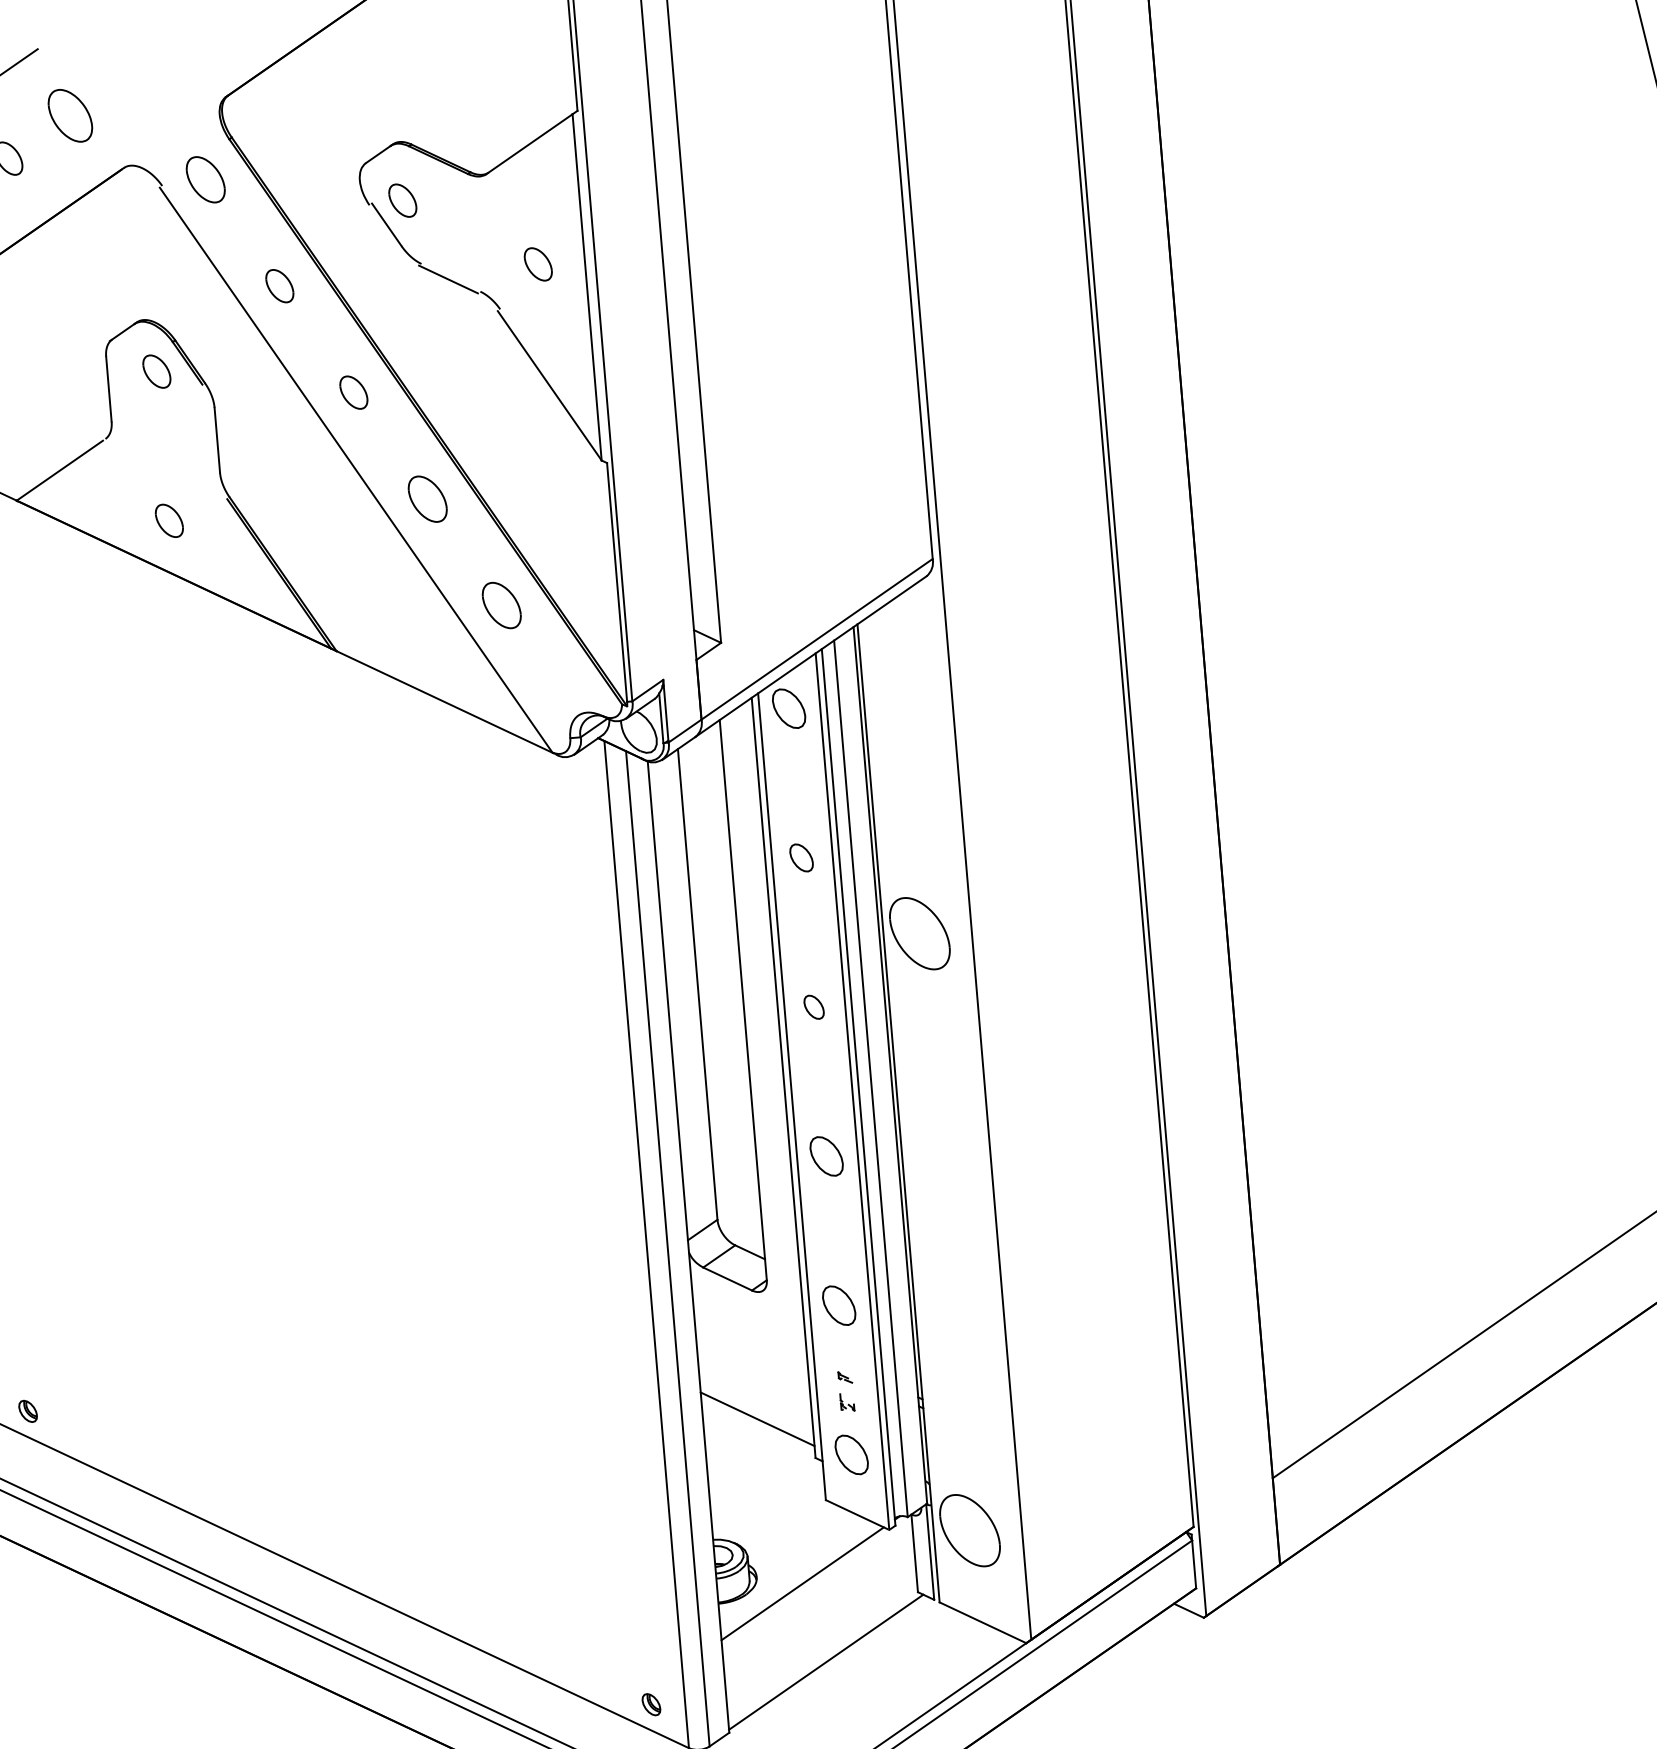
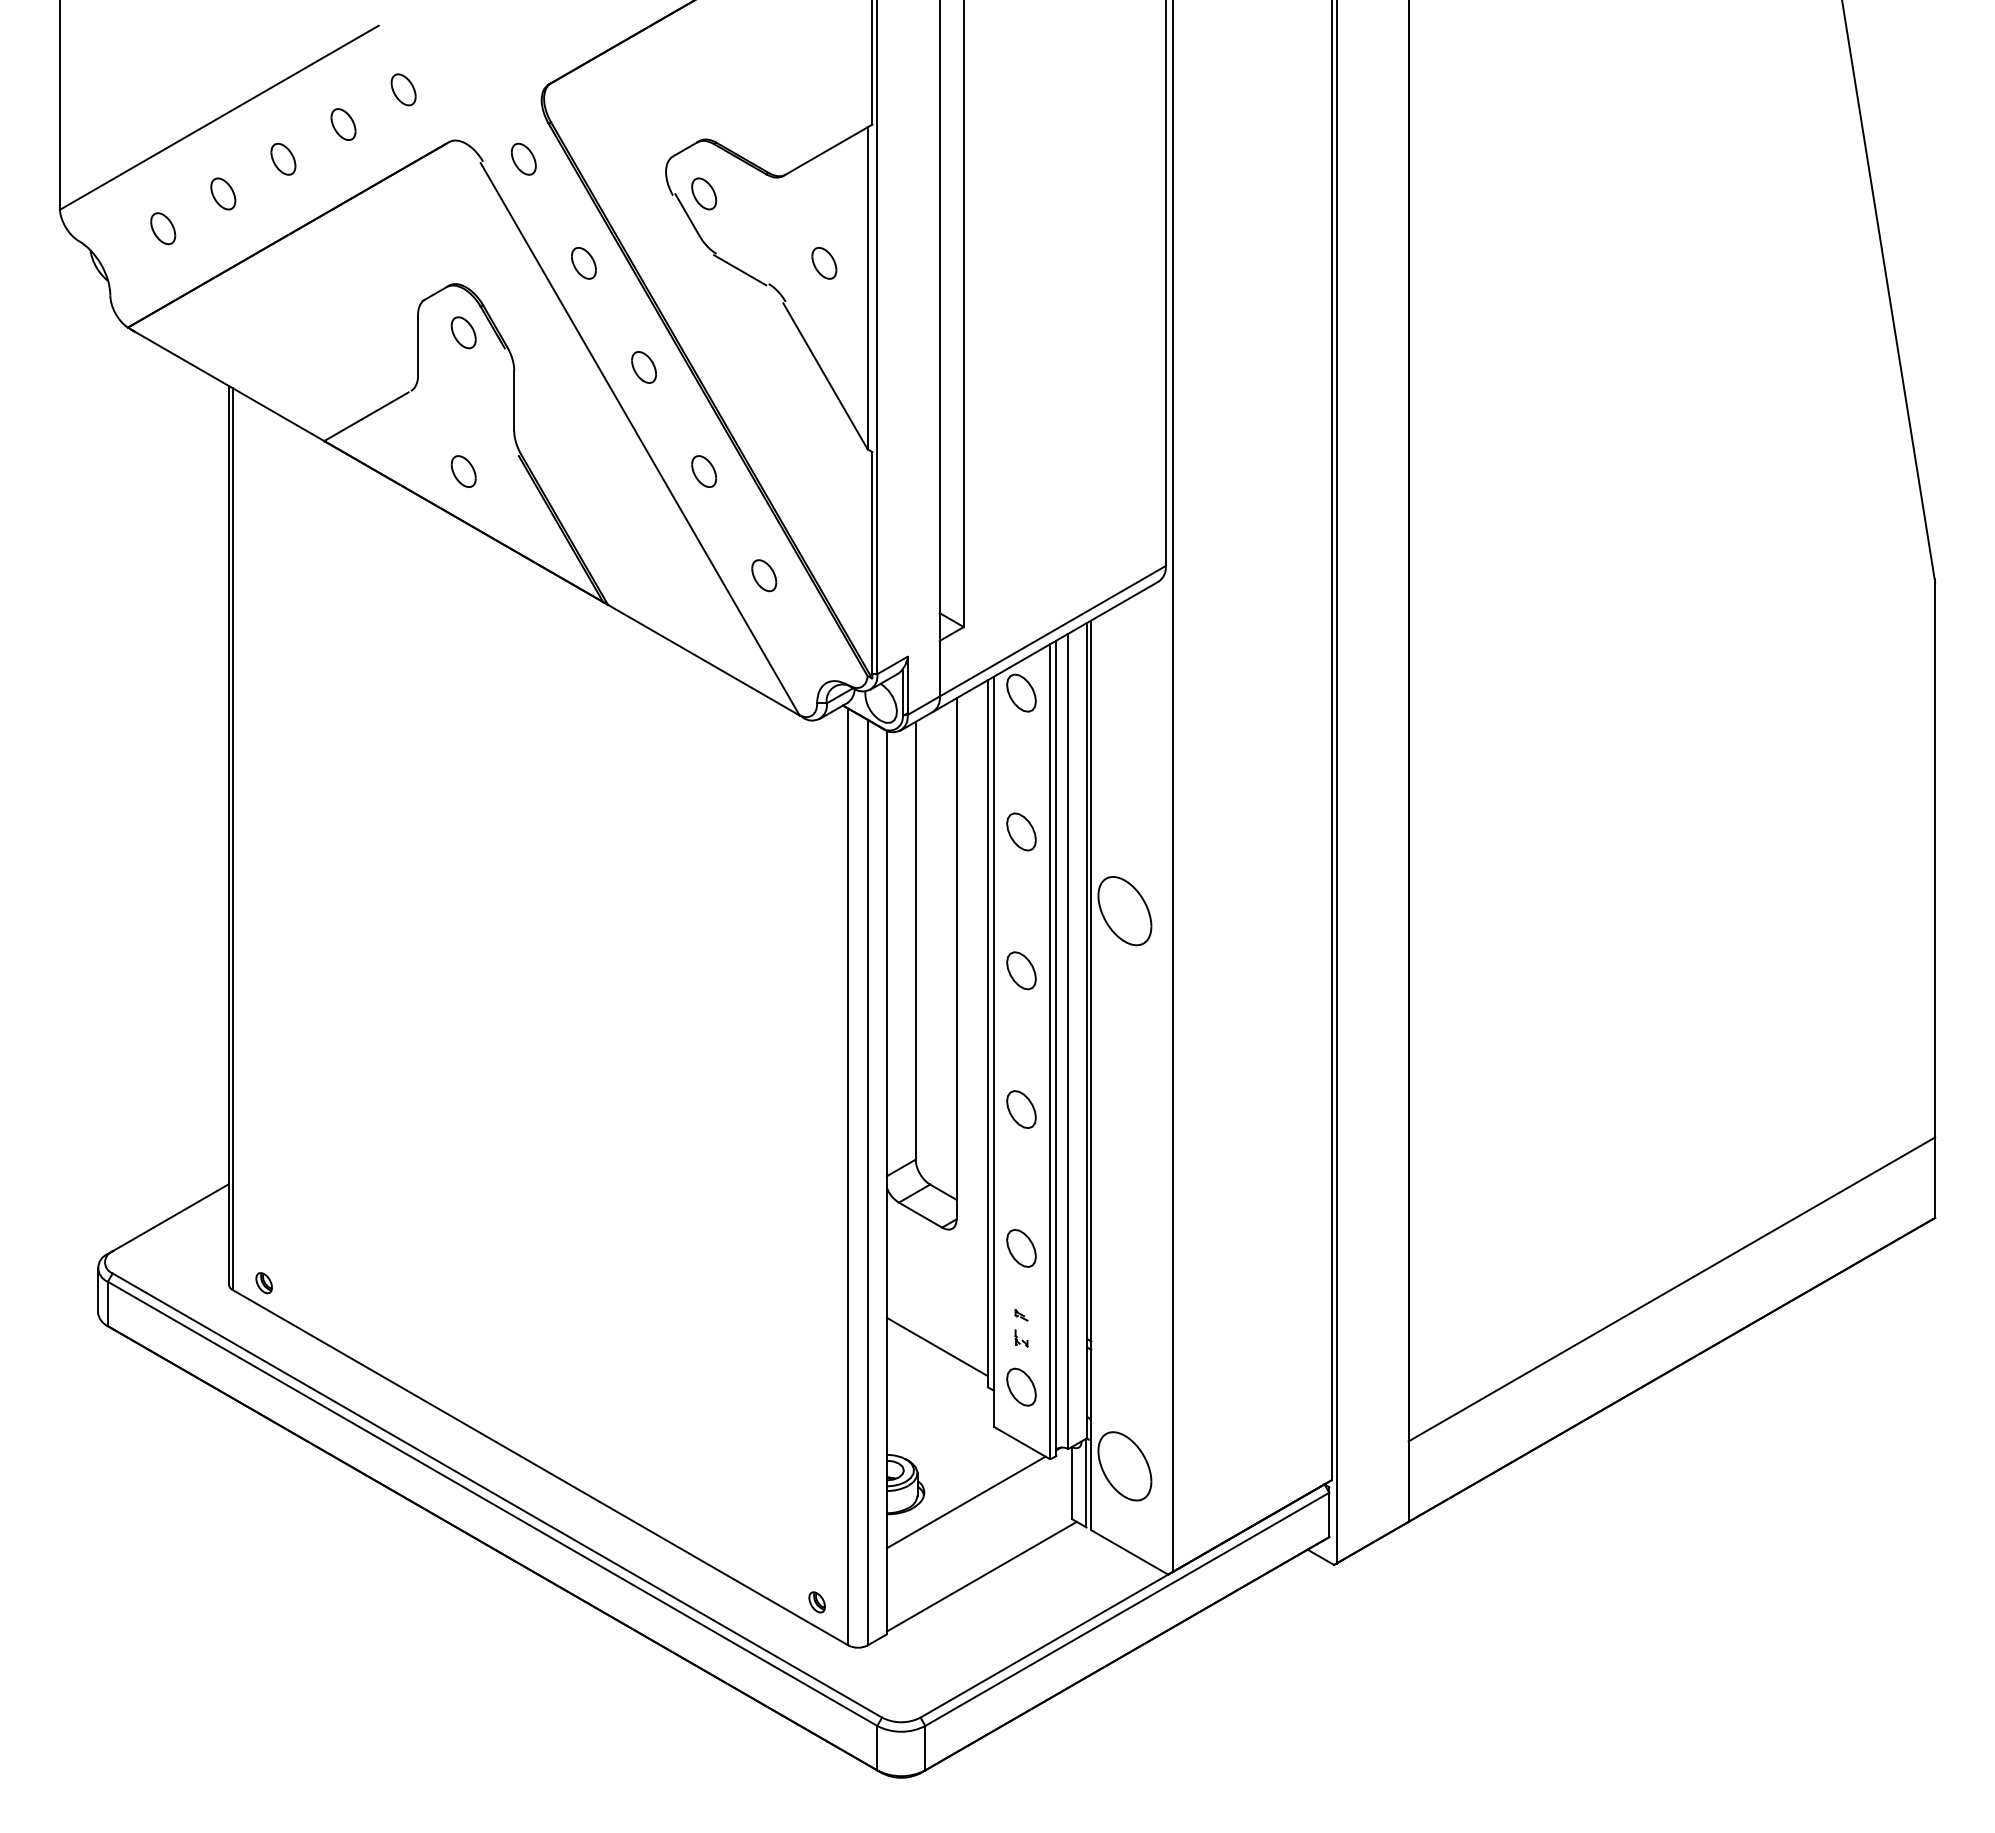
part: (70, 115) -> (403, 89), size x0.62
part: (205, 178) -> (523, 158), size x0.71
part: (428, 499) -> (704, 471), size x0.71
part: (502, 605) -> (764, 575), size x0.71
part: (801, 857) -> (1021, 831), size x1.43
part: (814, 1006) -> (1021, 970), size x1.67

